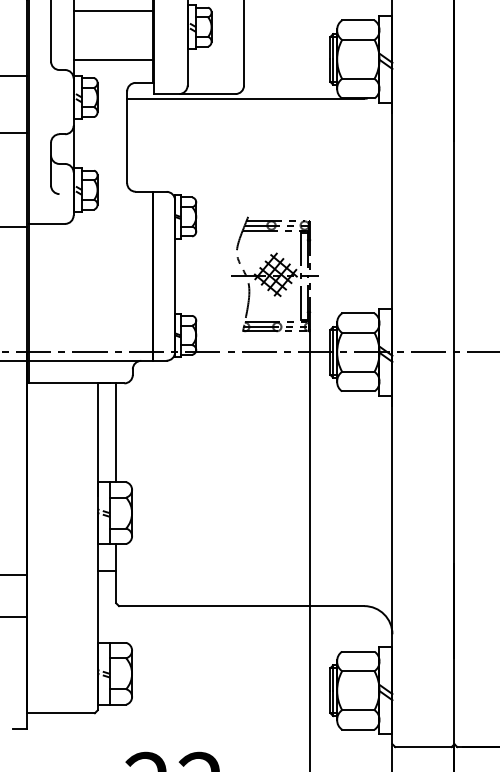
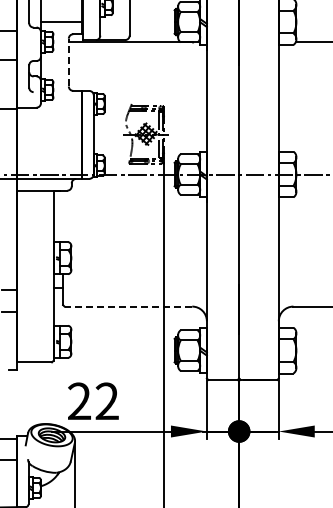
line: (126, 137) -> (68, 62), solid -> dashed
line: (116, 433) -> (63, 216), removed
line: (241, 605) -> (128, 306), solid -> dashed

